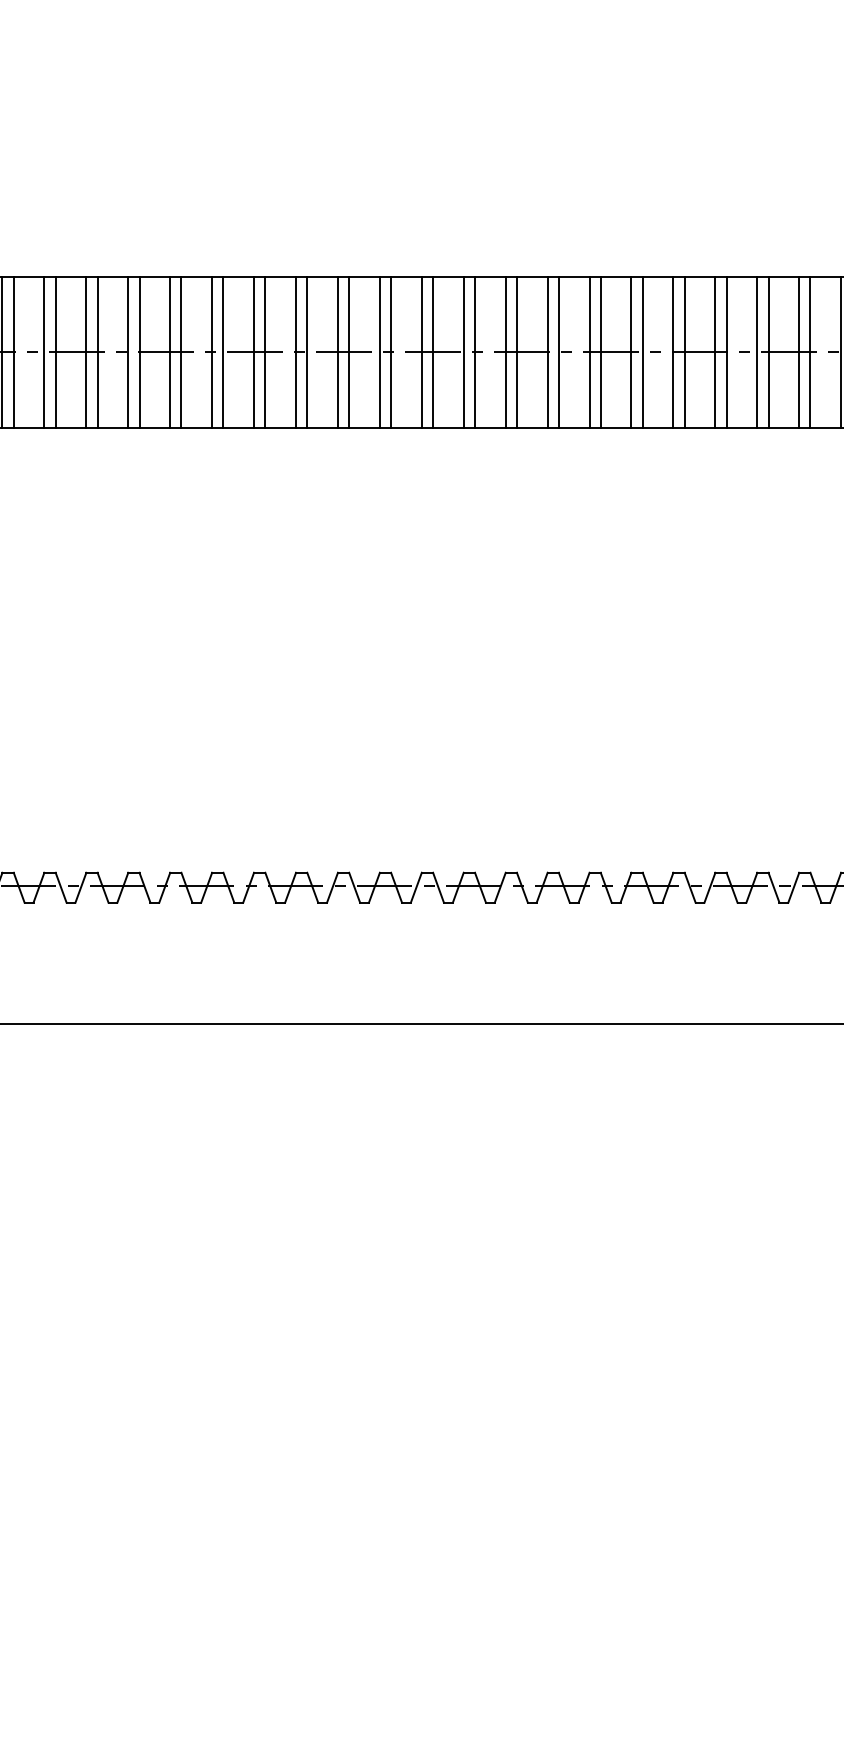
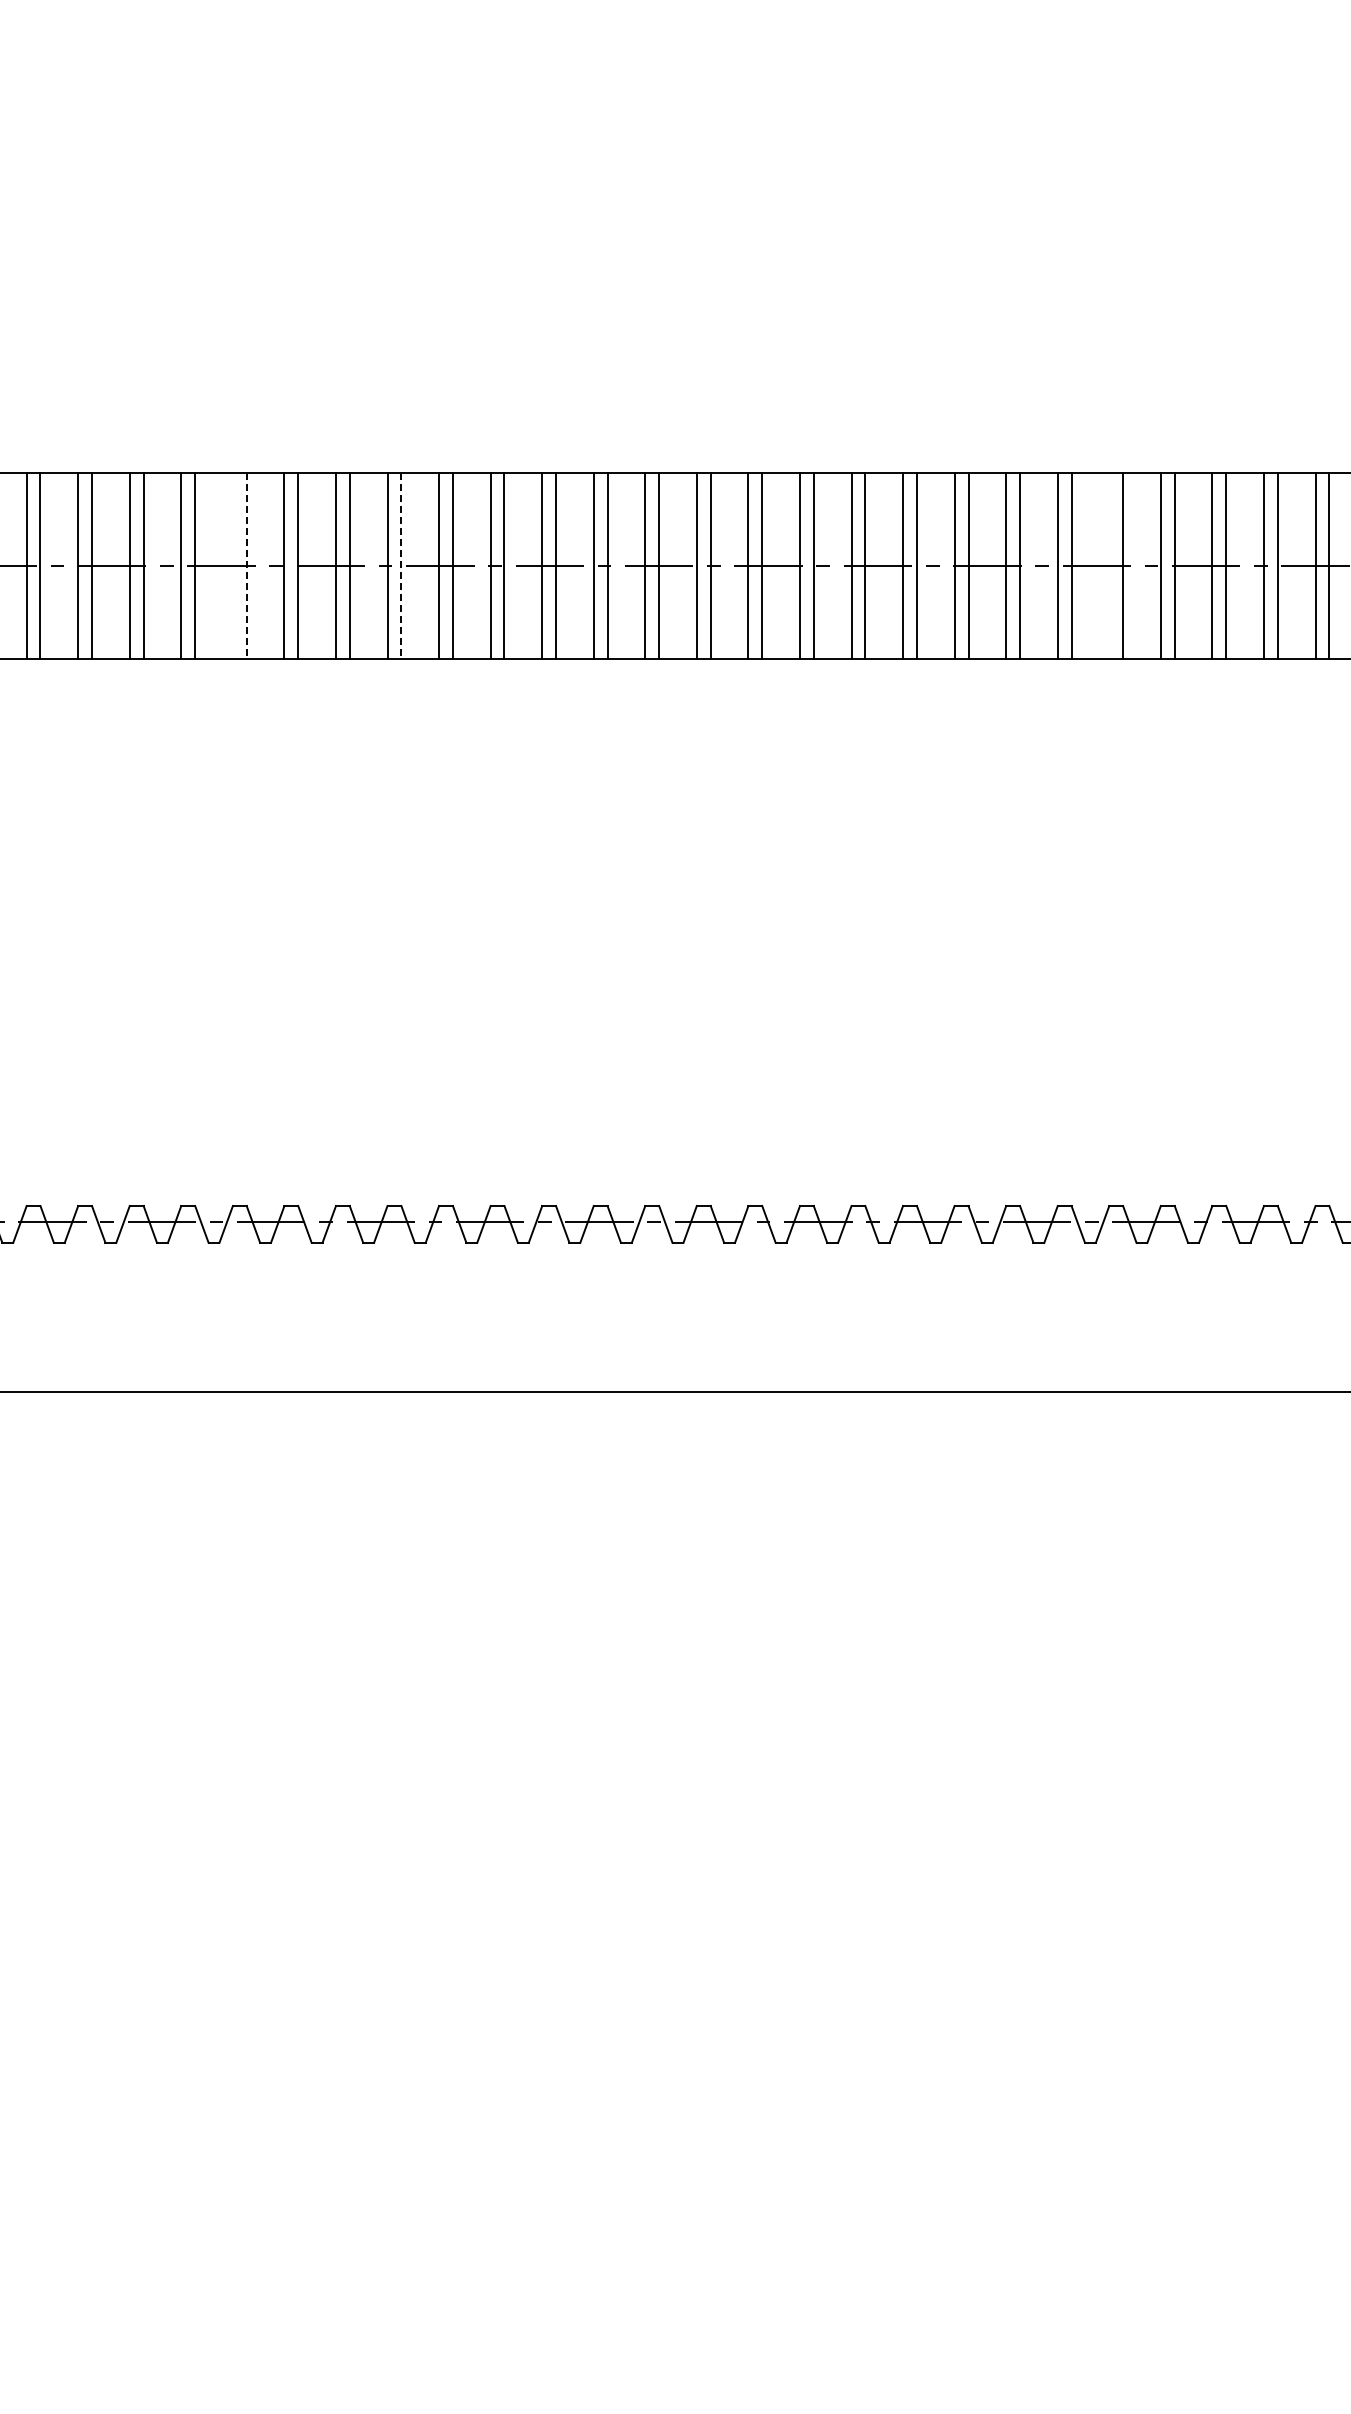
line: (86, 351) -> (232, 565), removed
line: (97, 351) -> (246, 565), solid -> dashed
line: (223, 351) -> (401, 565), solid -> dashed
line: (799, 351) -> (1109, 565), removed

